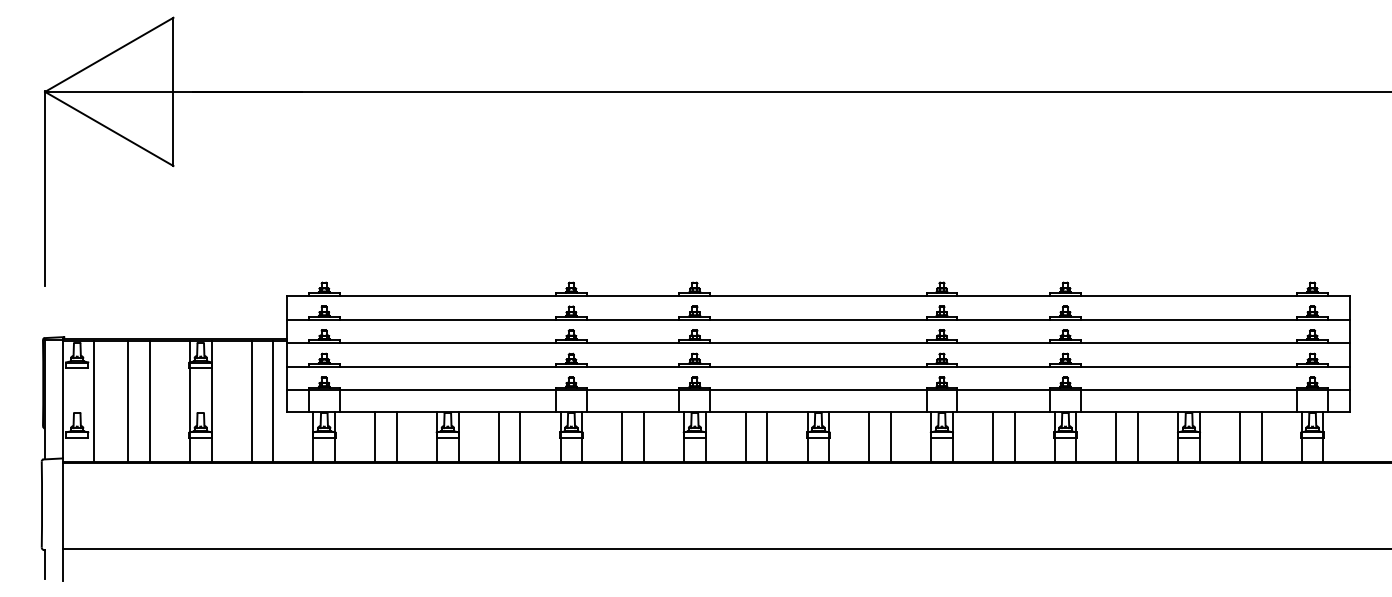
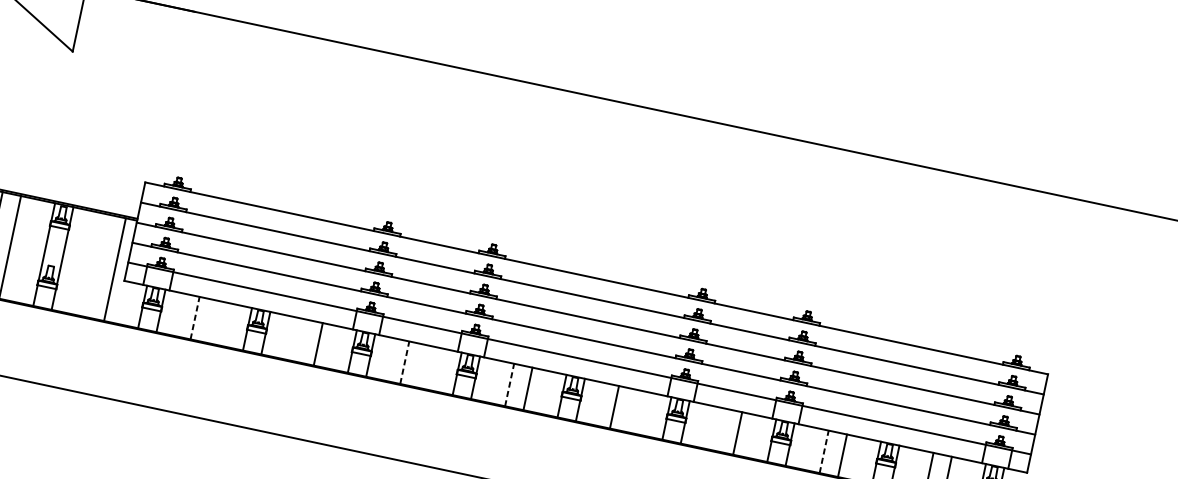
line: (251, 401) -> (96, 265), removed
line: (375, 436) -> (195, 317), solid -> dashed
line: (622, 436) -> (405, 362), solid -> dashed
line: (745, 436) -> (509, 384), solid -> dashed
line: (1116, 436) -> (824, 451), solid -> dashed
line: (396, 437) -> (213, 322), removed
line: (498, 437) -> (299, 340), removed
line: (643, 437) -> (422, 366), removed
line: (891, 437) -> (633, 411), removed
line: (992, 437) -> (718, 429), removed

